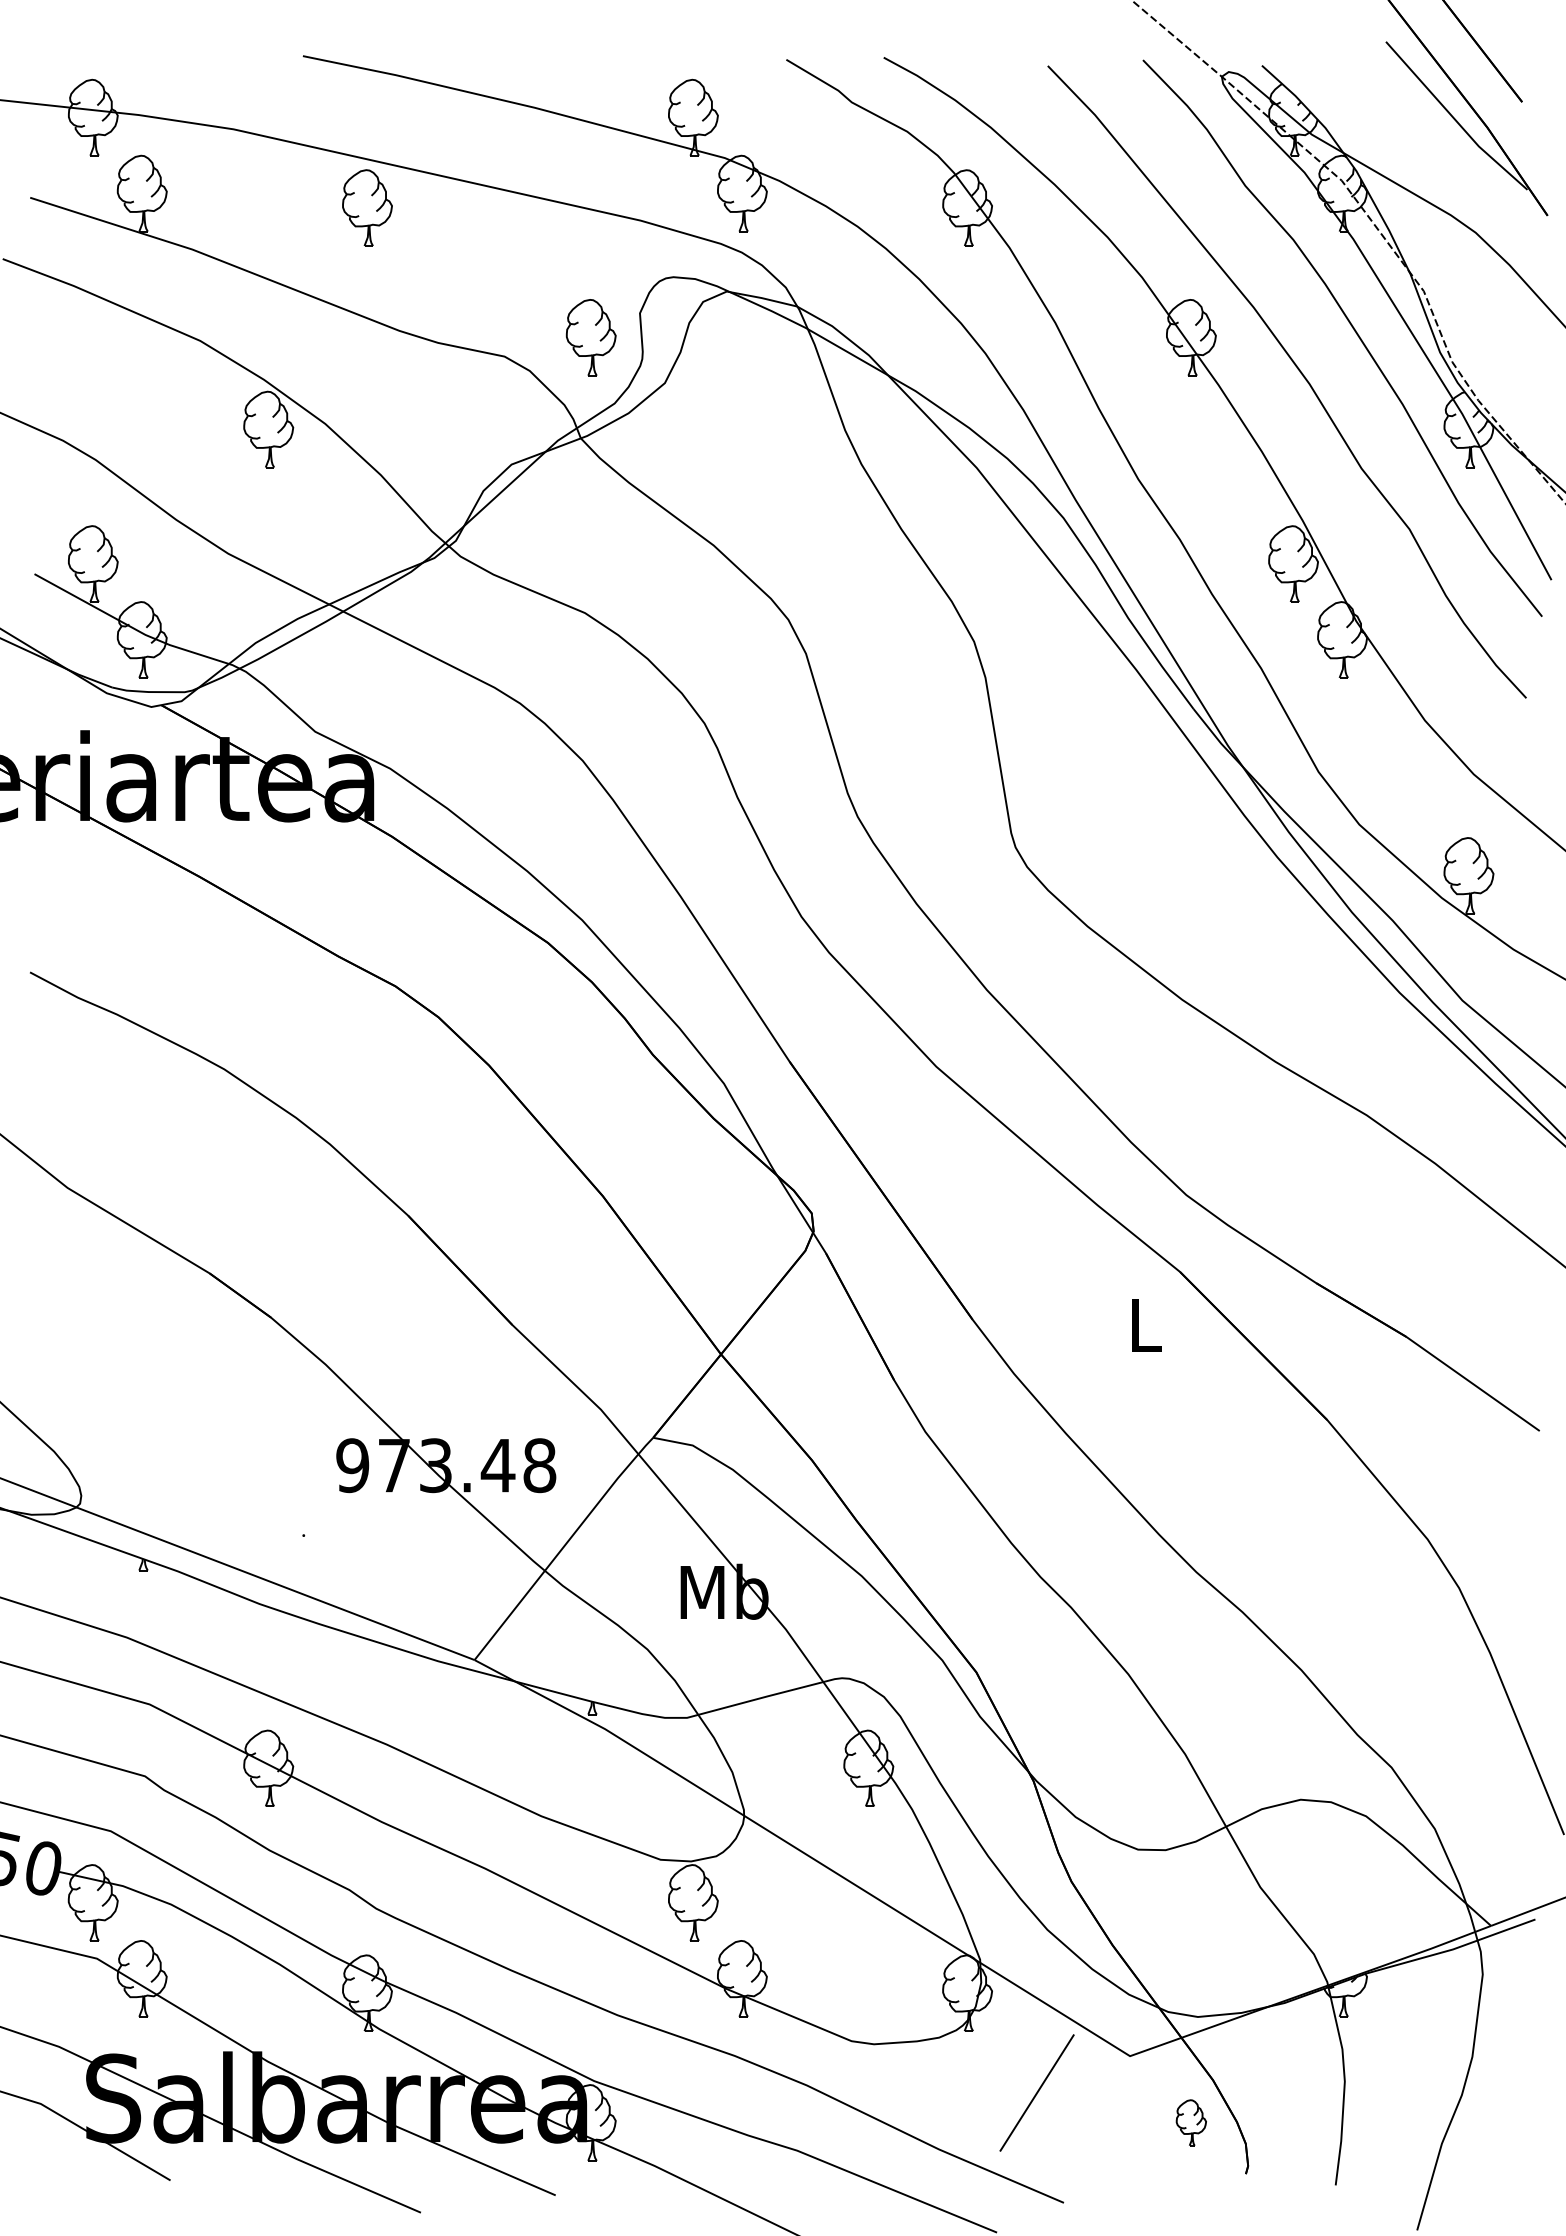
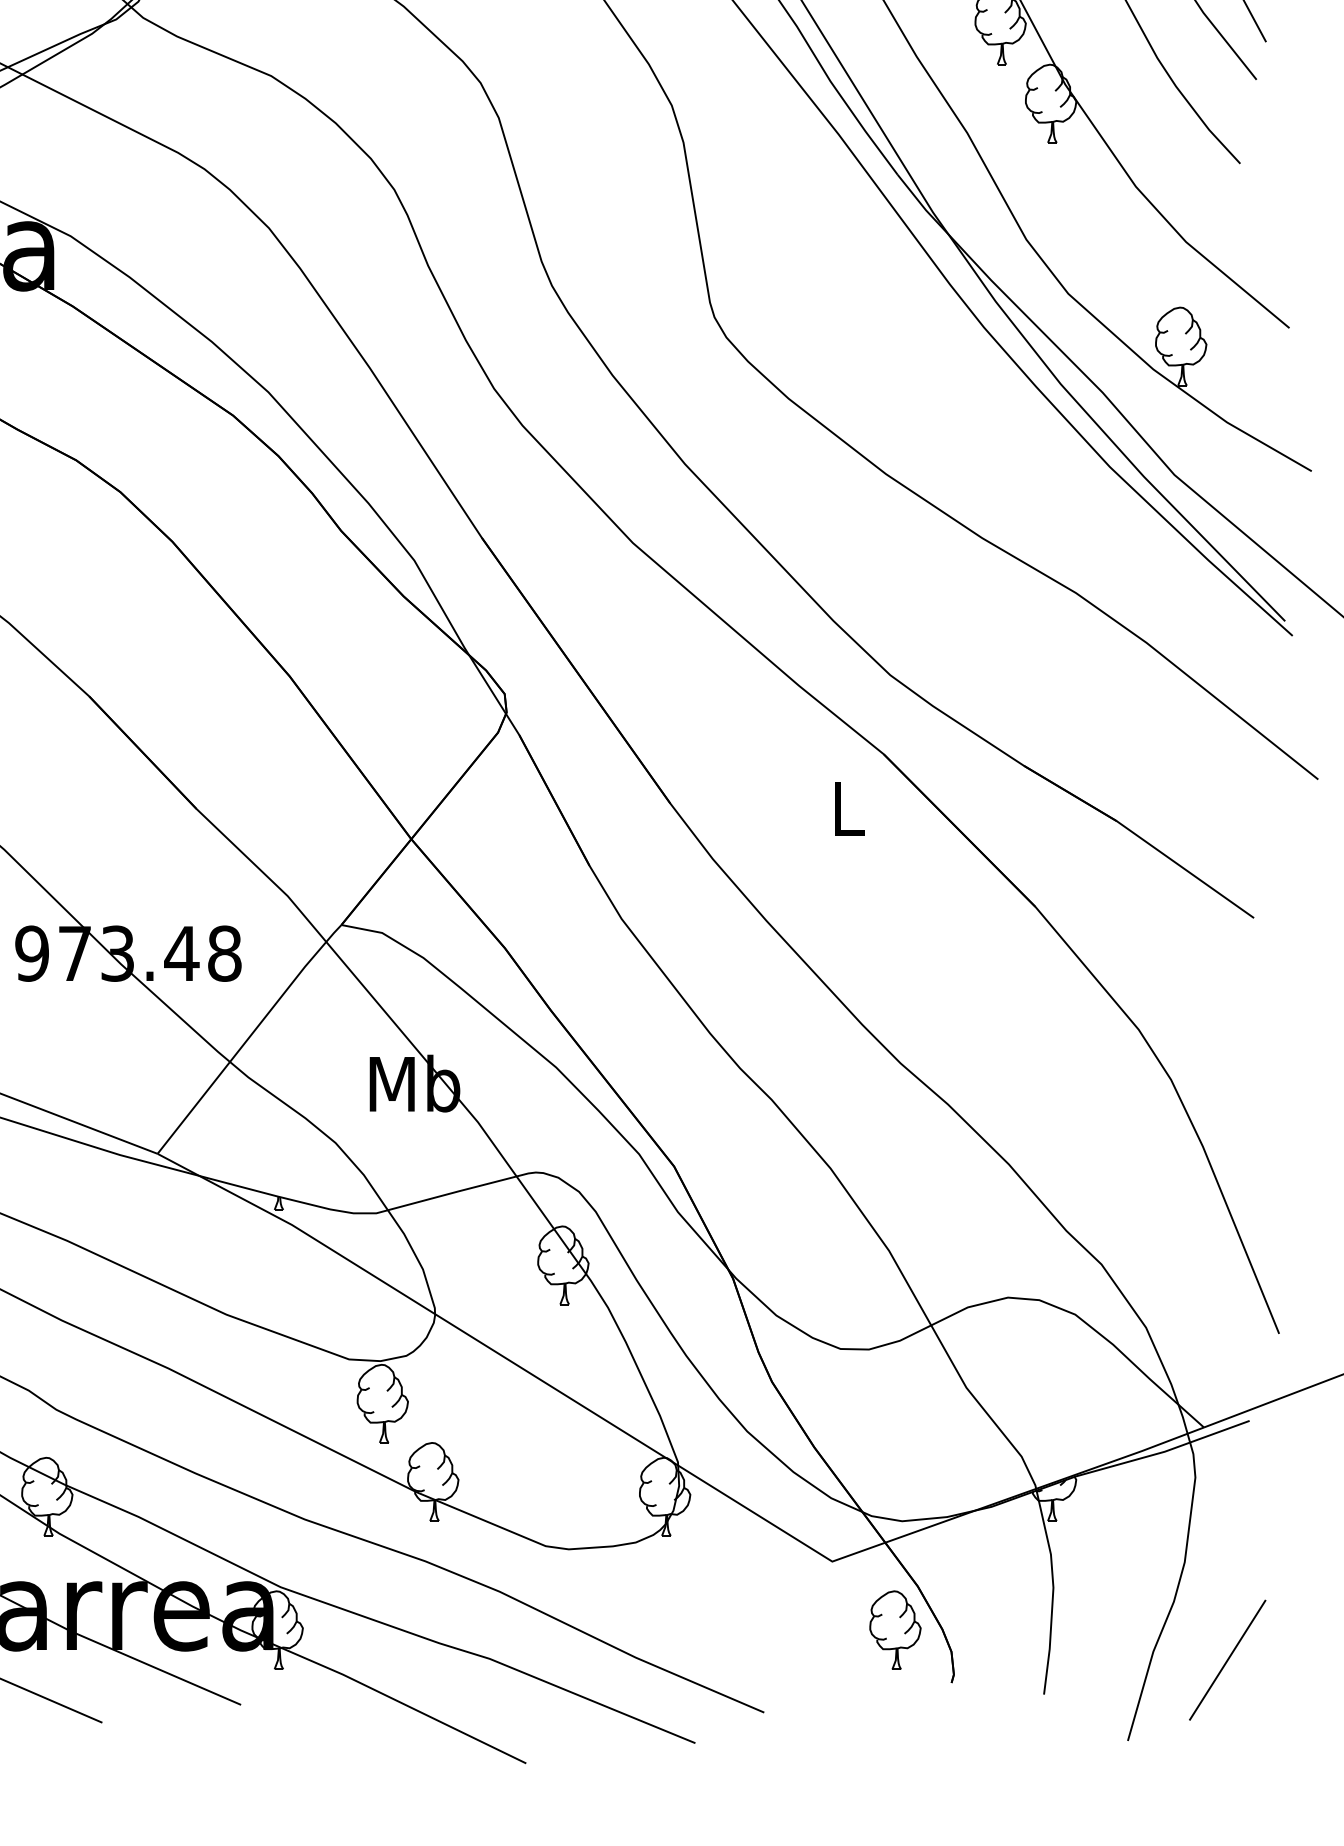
line: (1036, 2092) -> (1227, 1659), moved
part: (1191, 2122) -> (895, 1629), size x1.67

